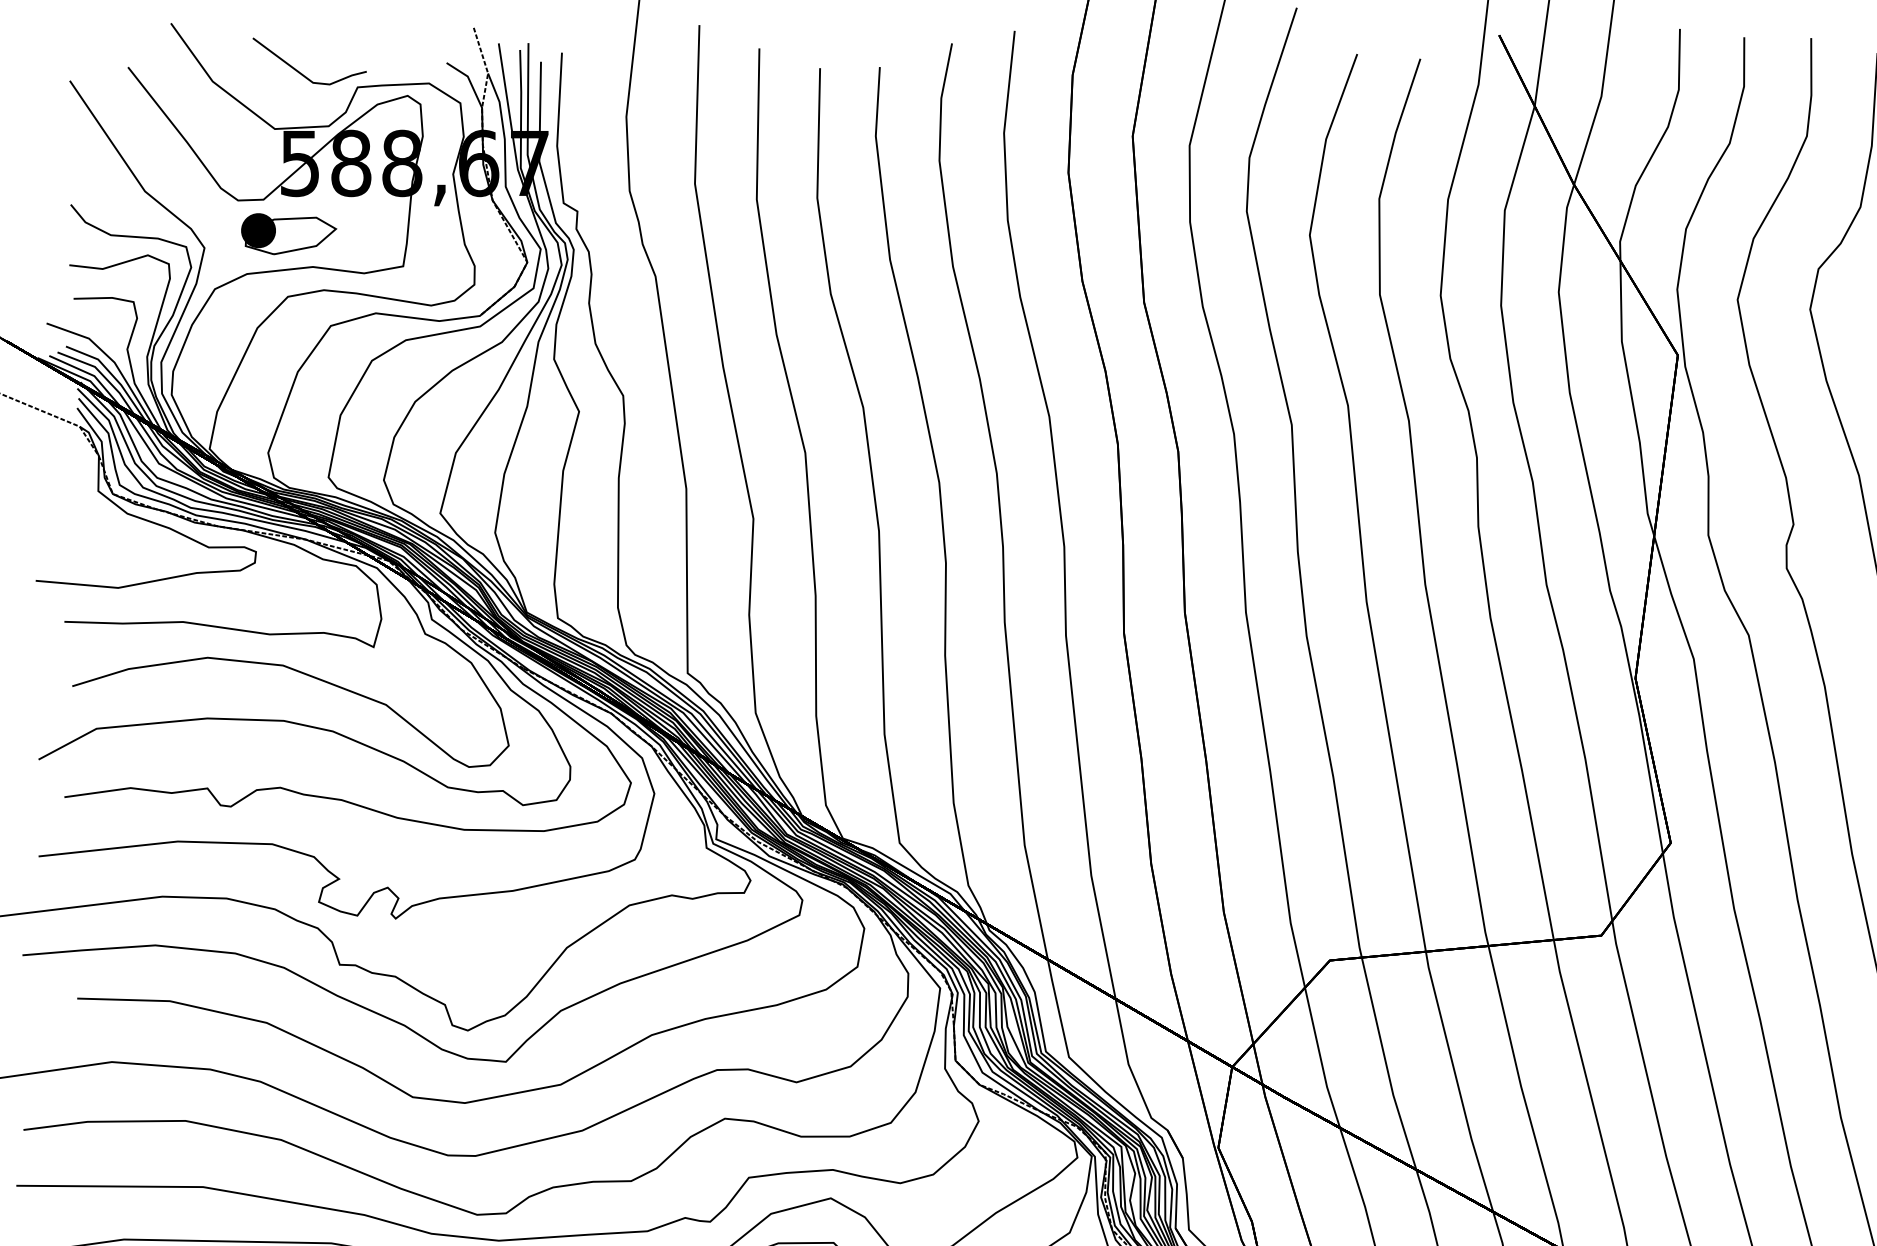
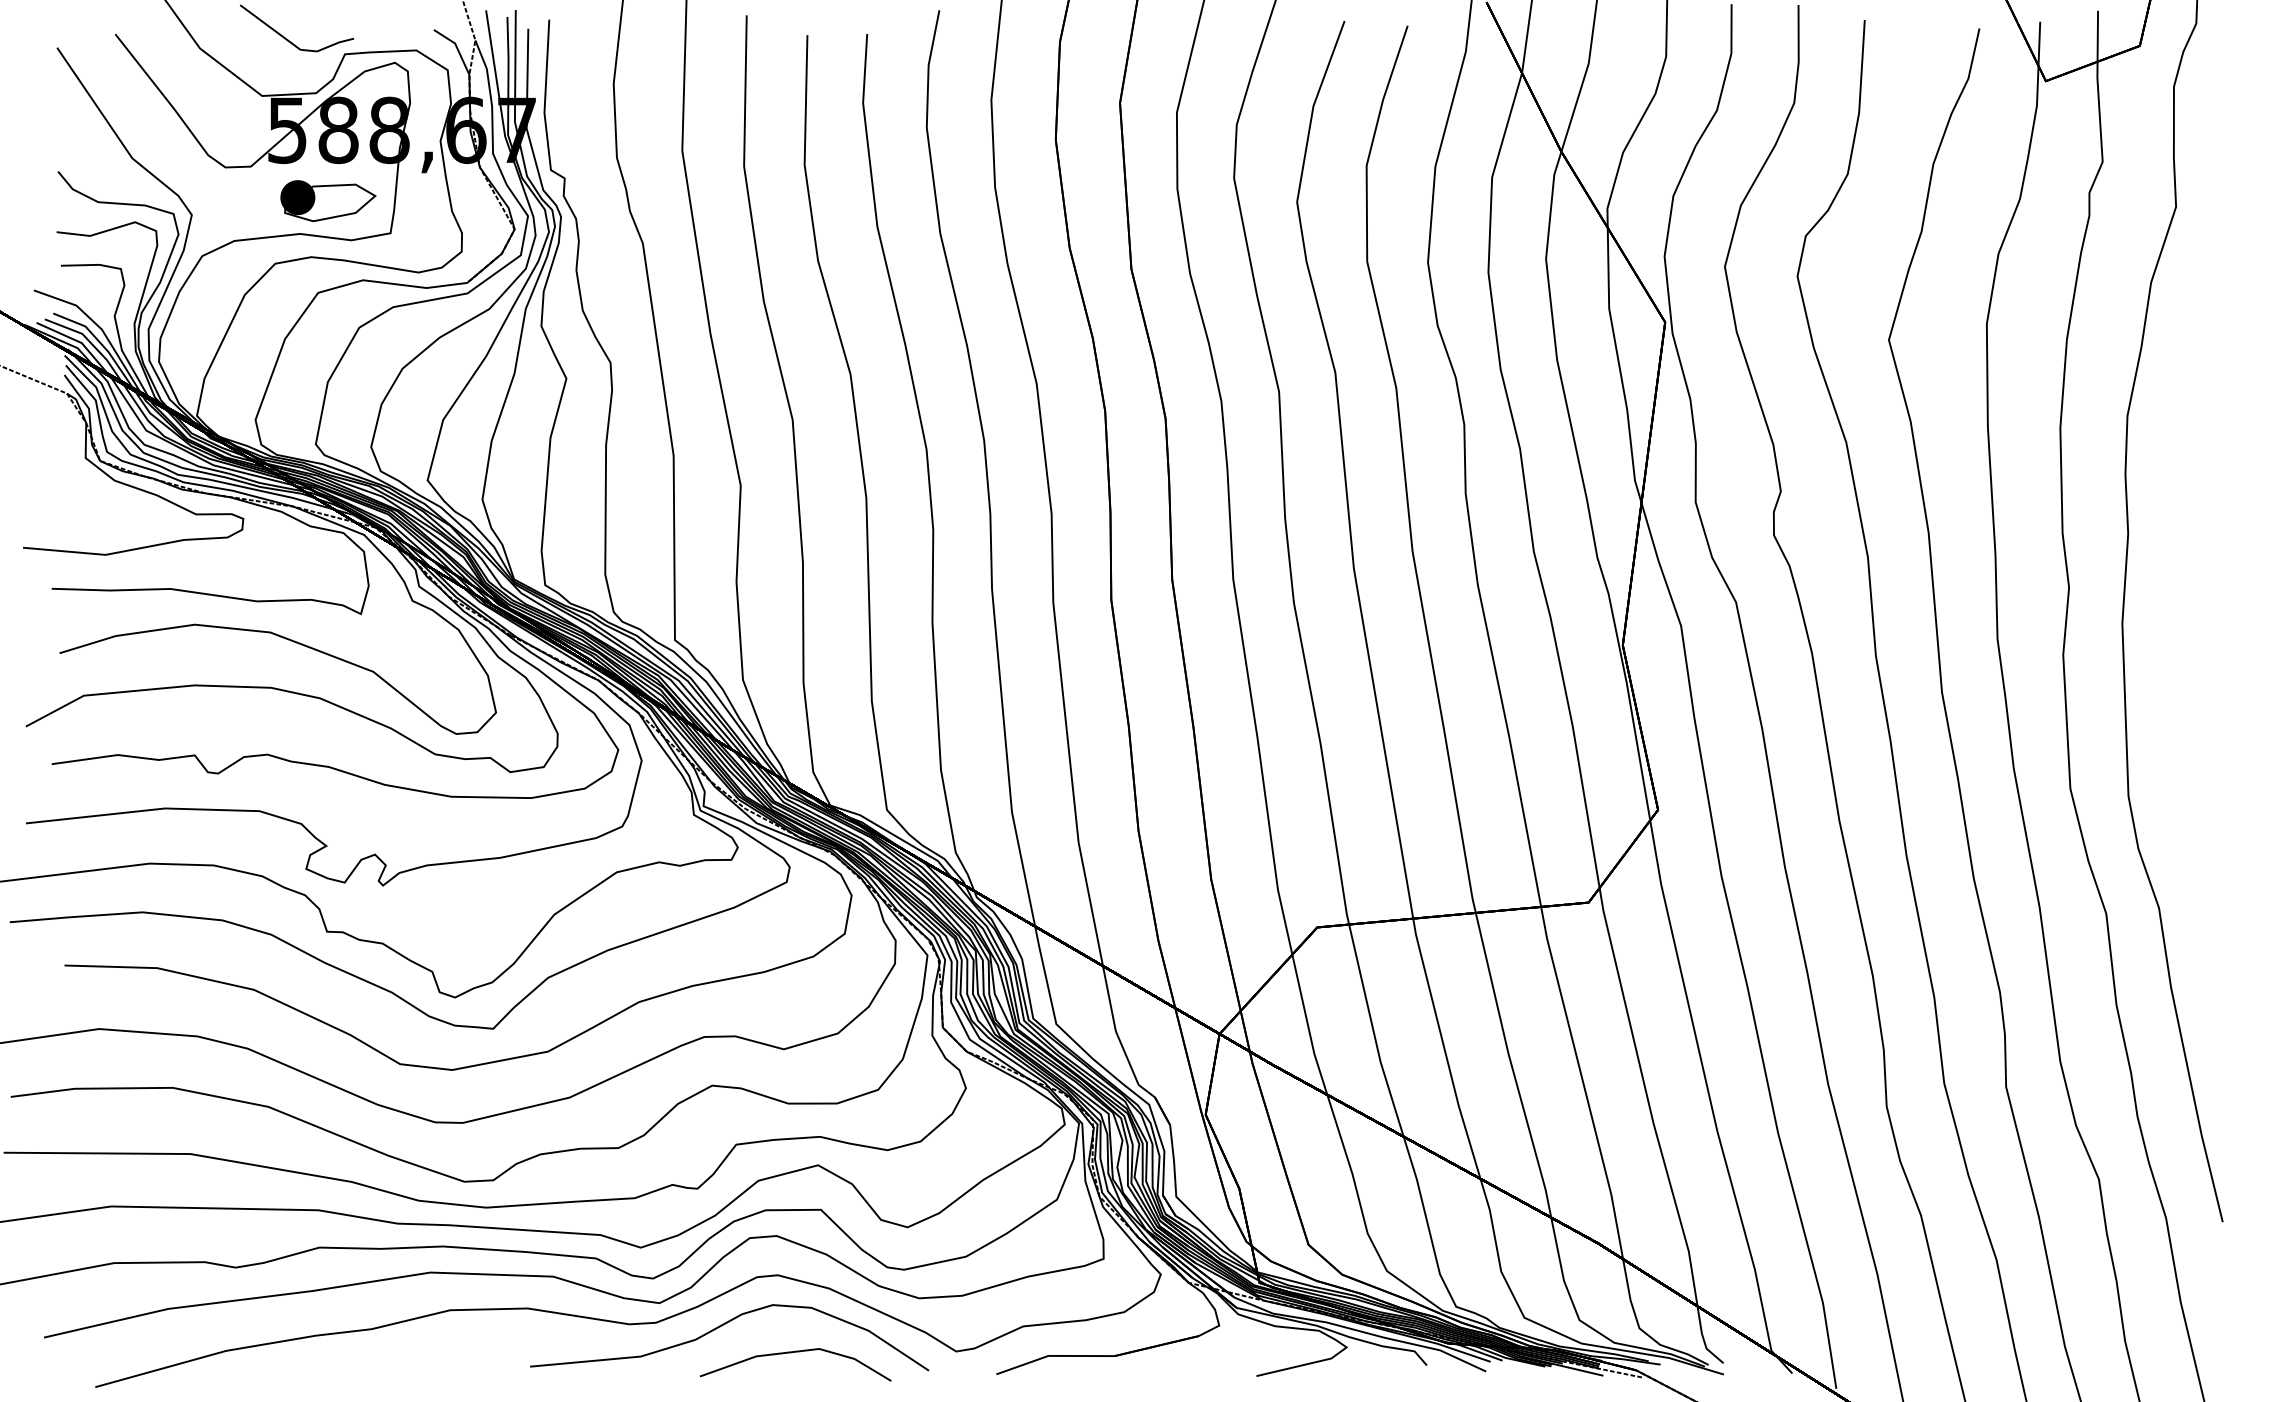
part: (289, 234) -> (328, 201), moved

